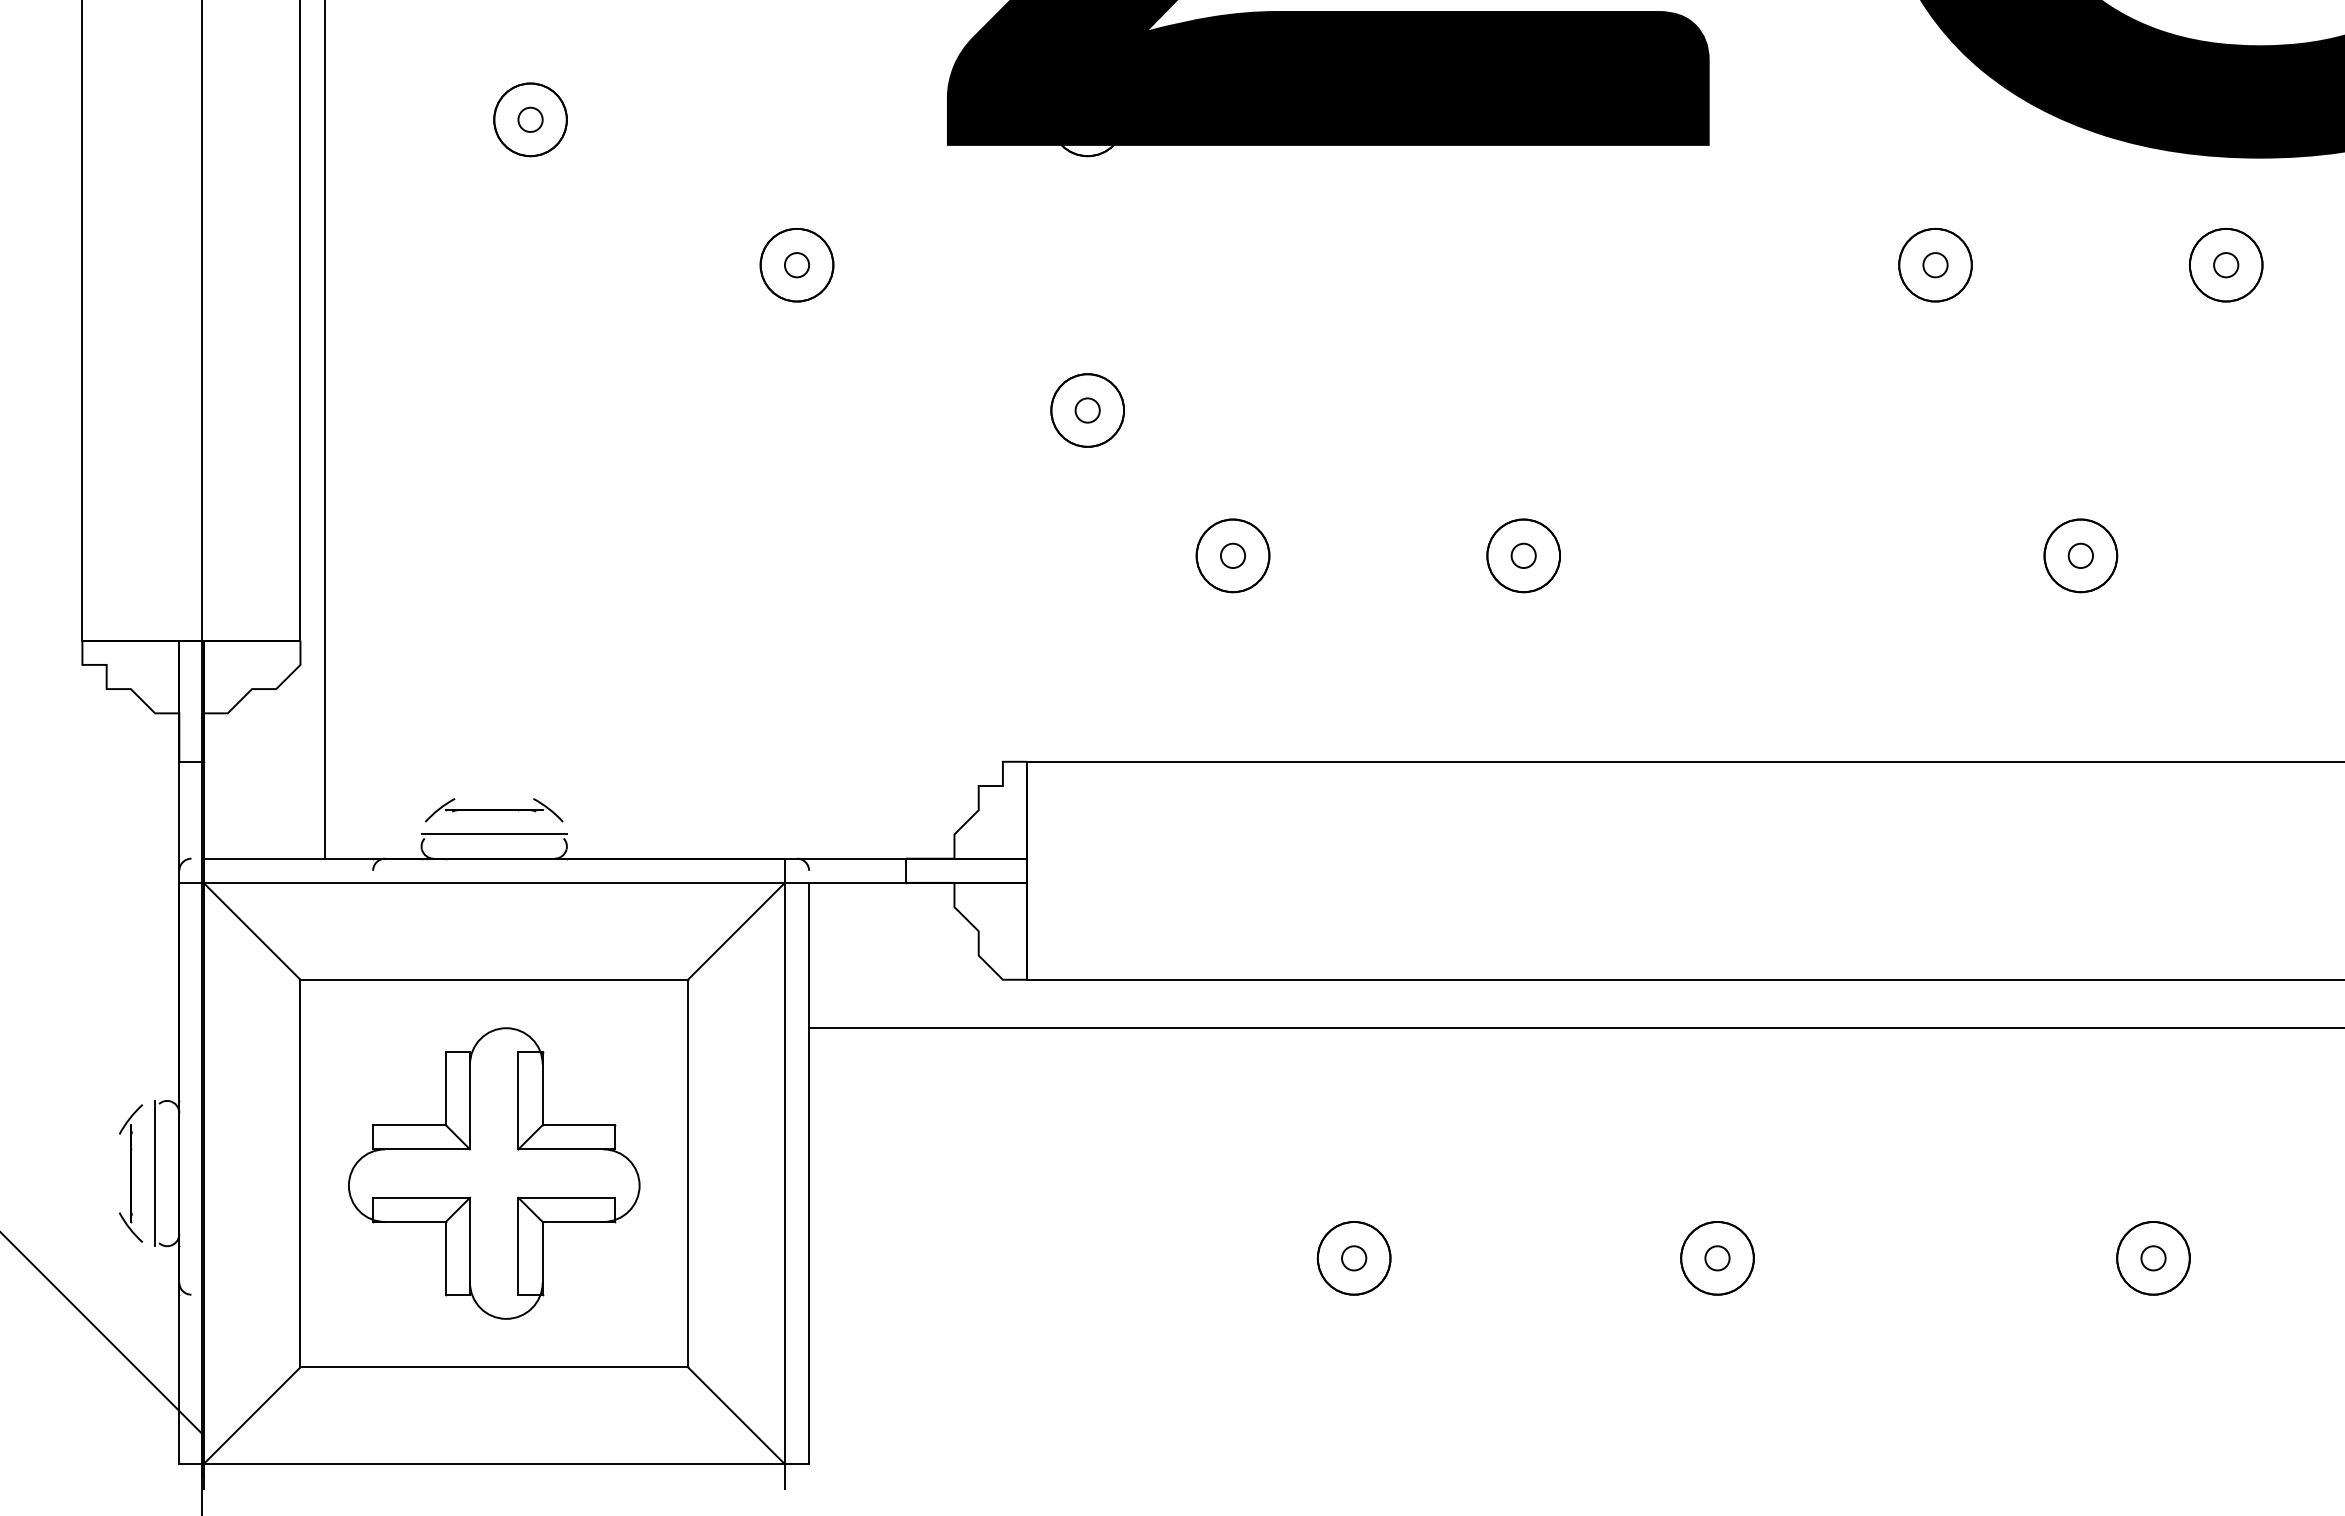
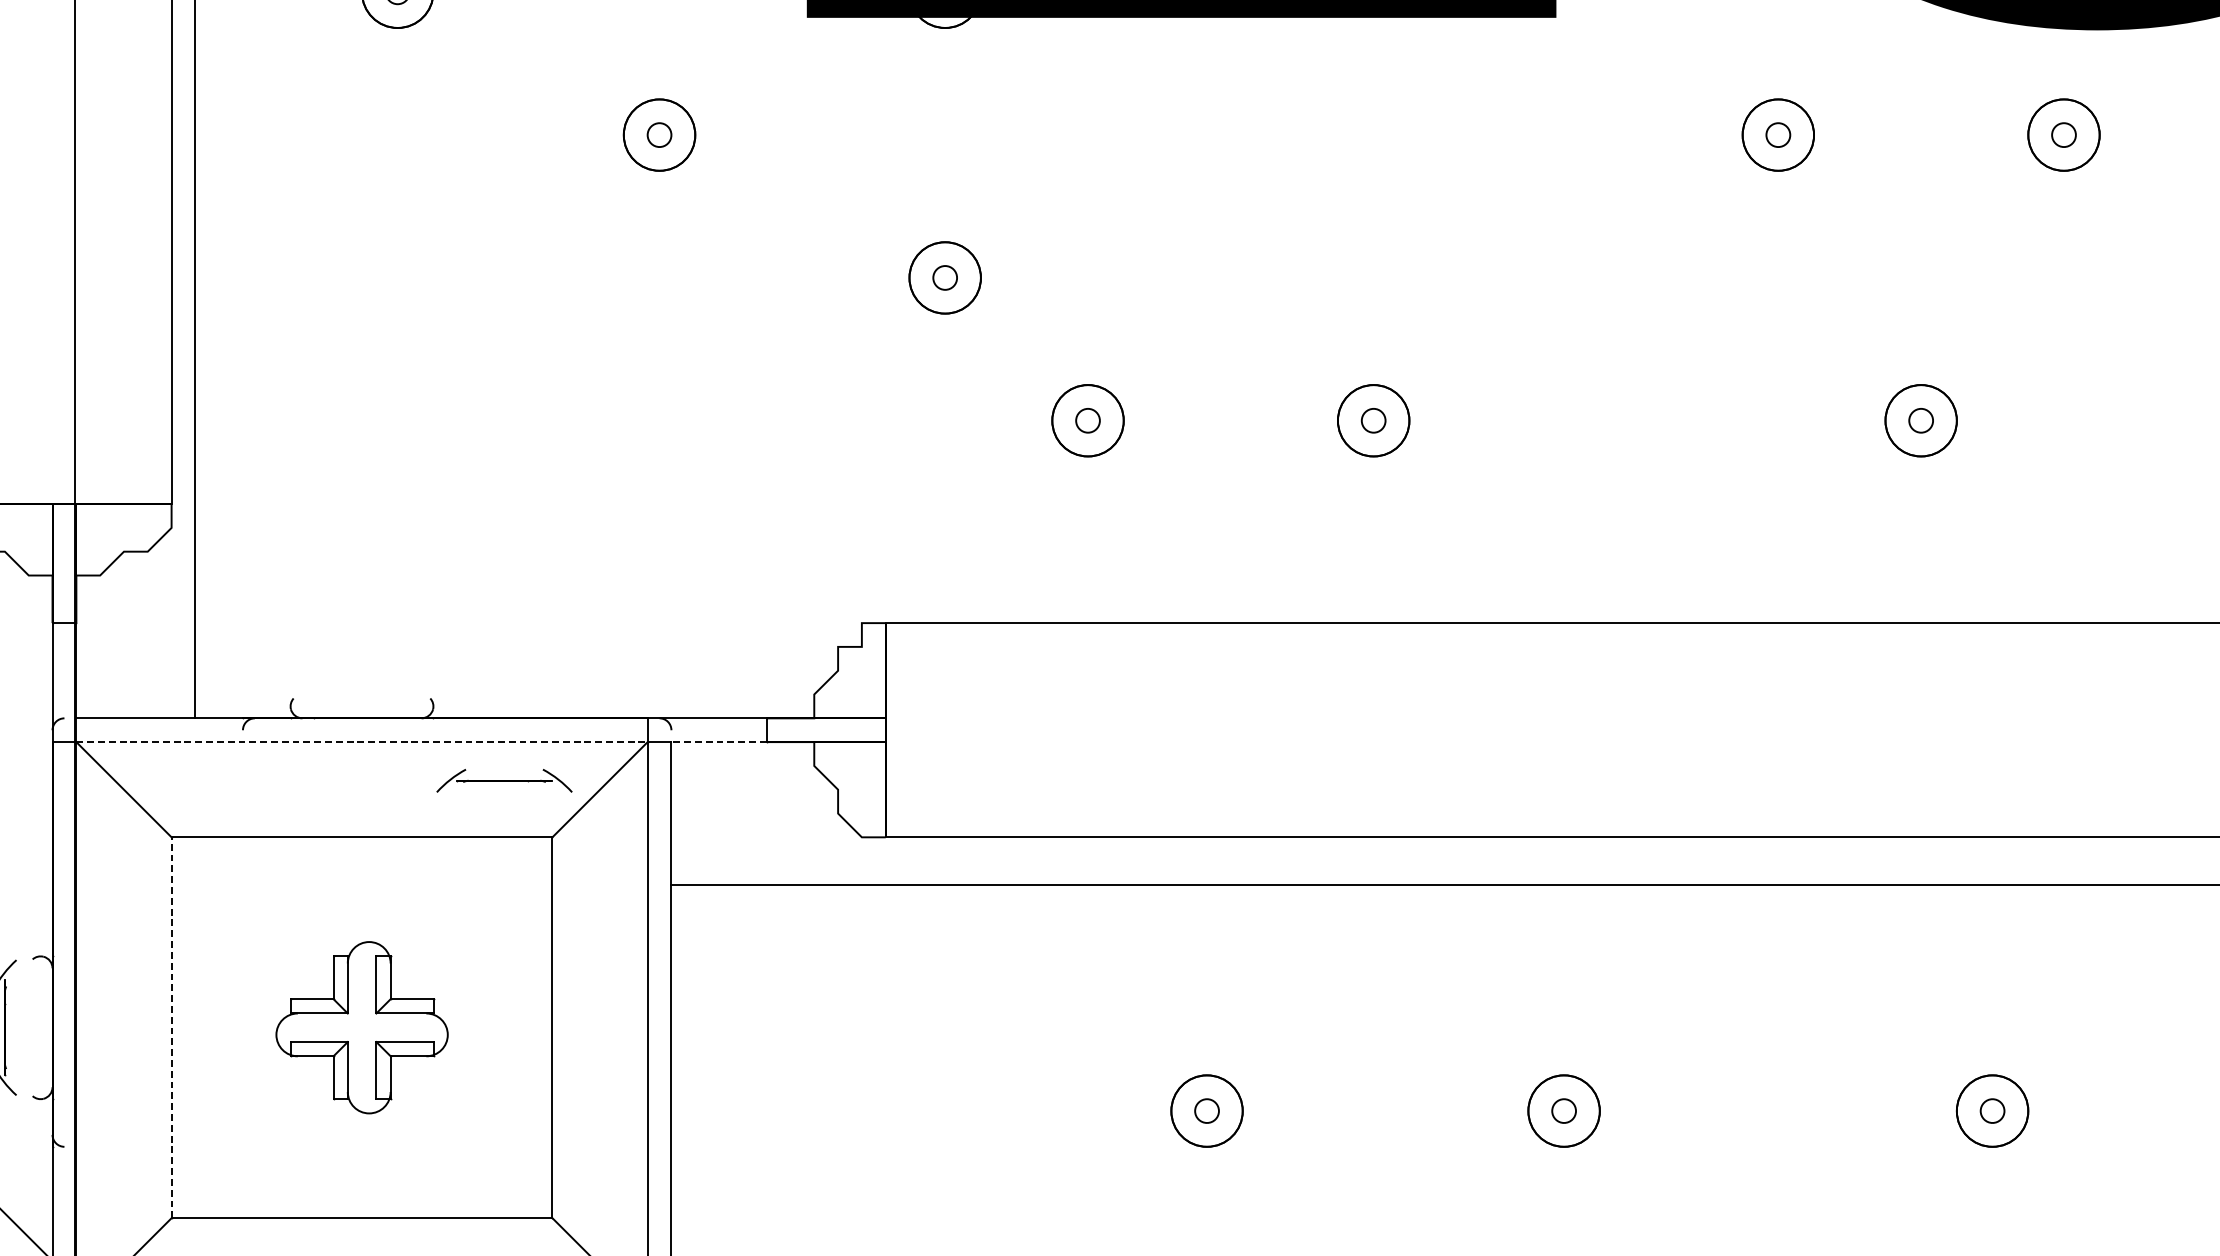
part: (494, 810) -> (504, 781), moved
line: (493, 834) -> (361, 694), removed
line: (494, 882) -> (362, 741), solid -> dashed
line: (857, 882) -> (718, 741), solid -> dashed
line: (155, 1173) -> (29, 1027), removed
line: (300, 1173) -> (171, 1027), solid -> dashed
part: (494, 1173) -> (362, 1027), size x0.6

